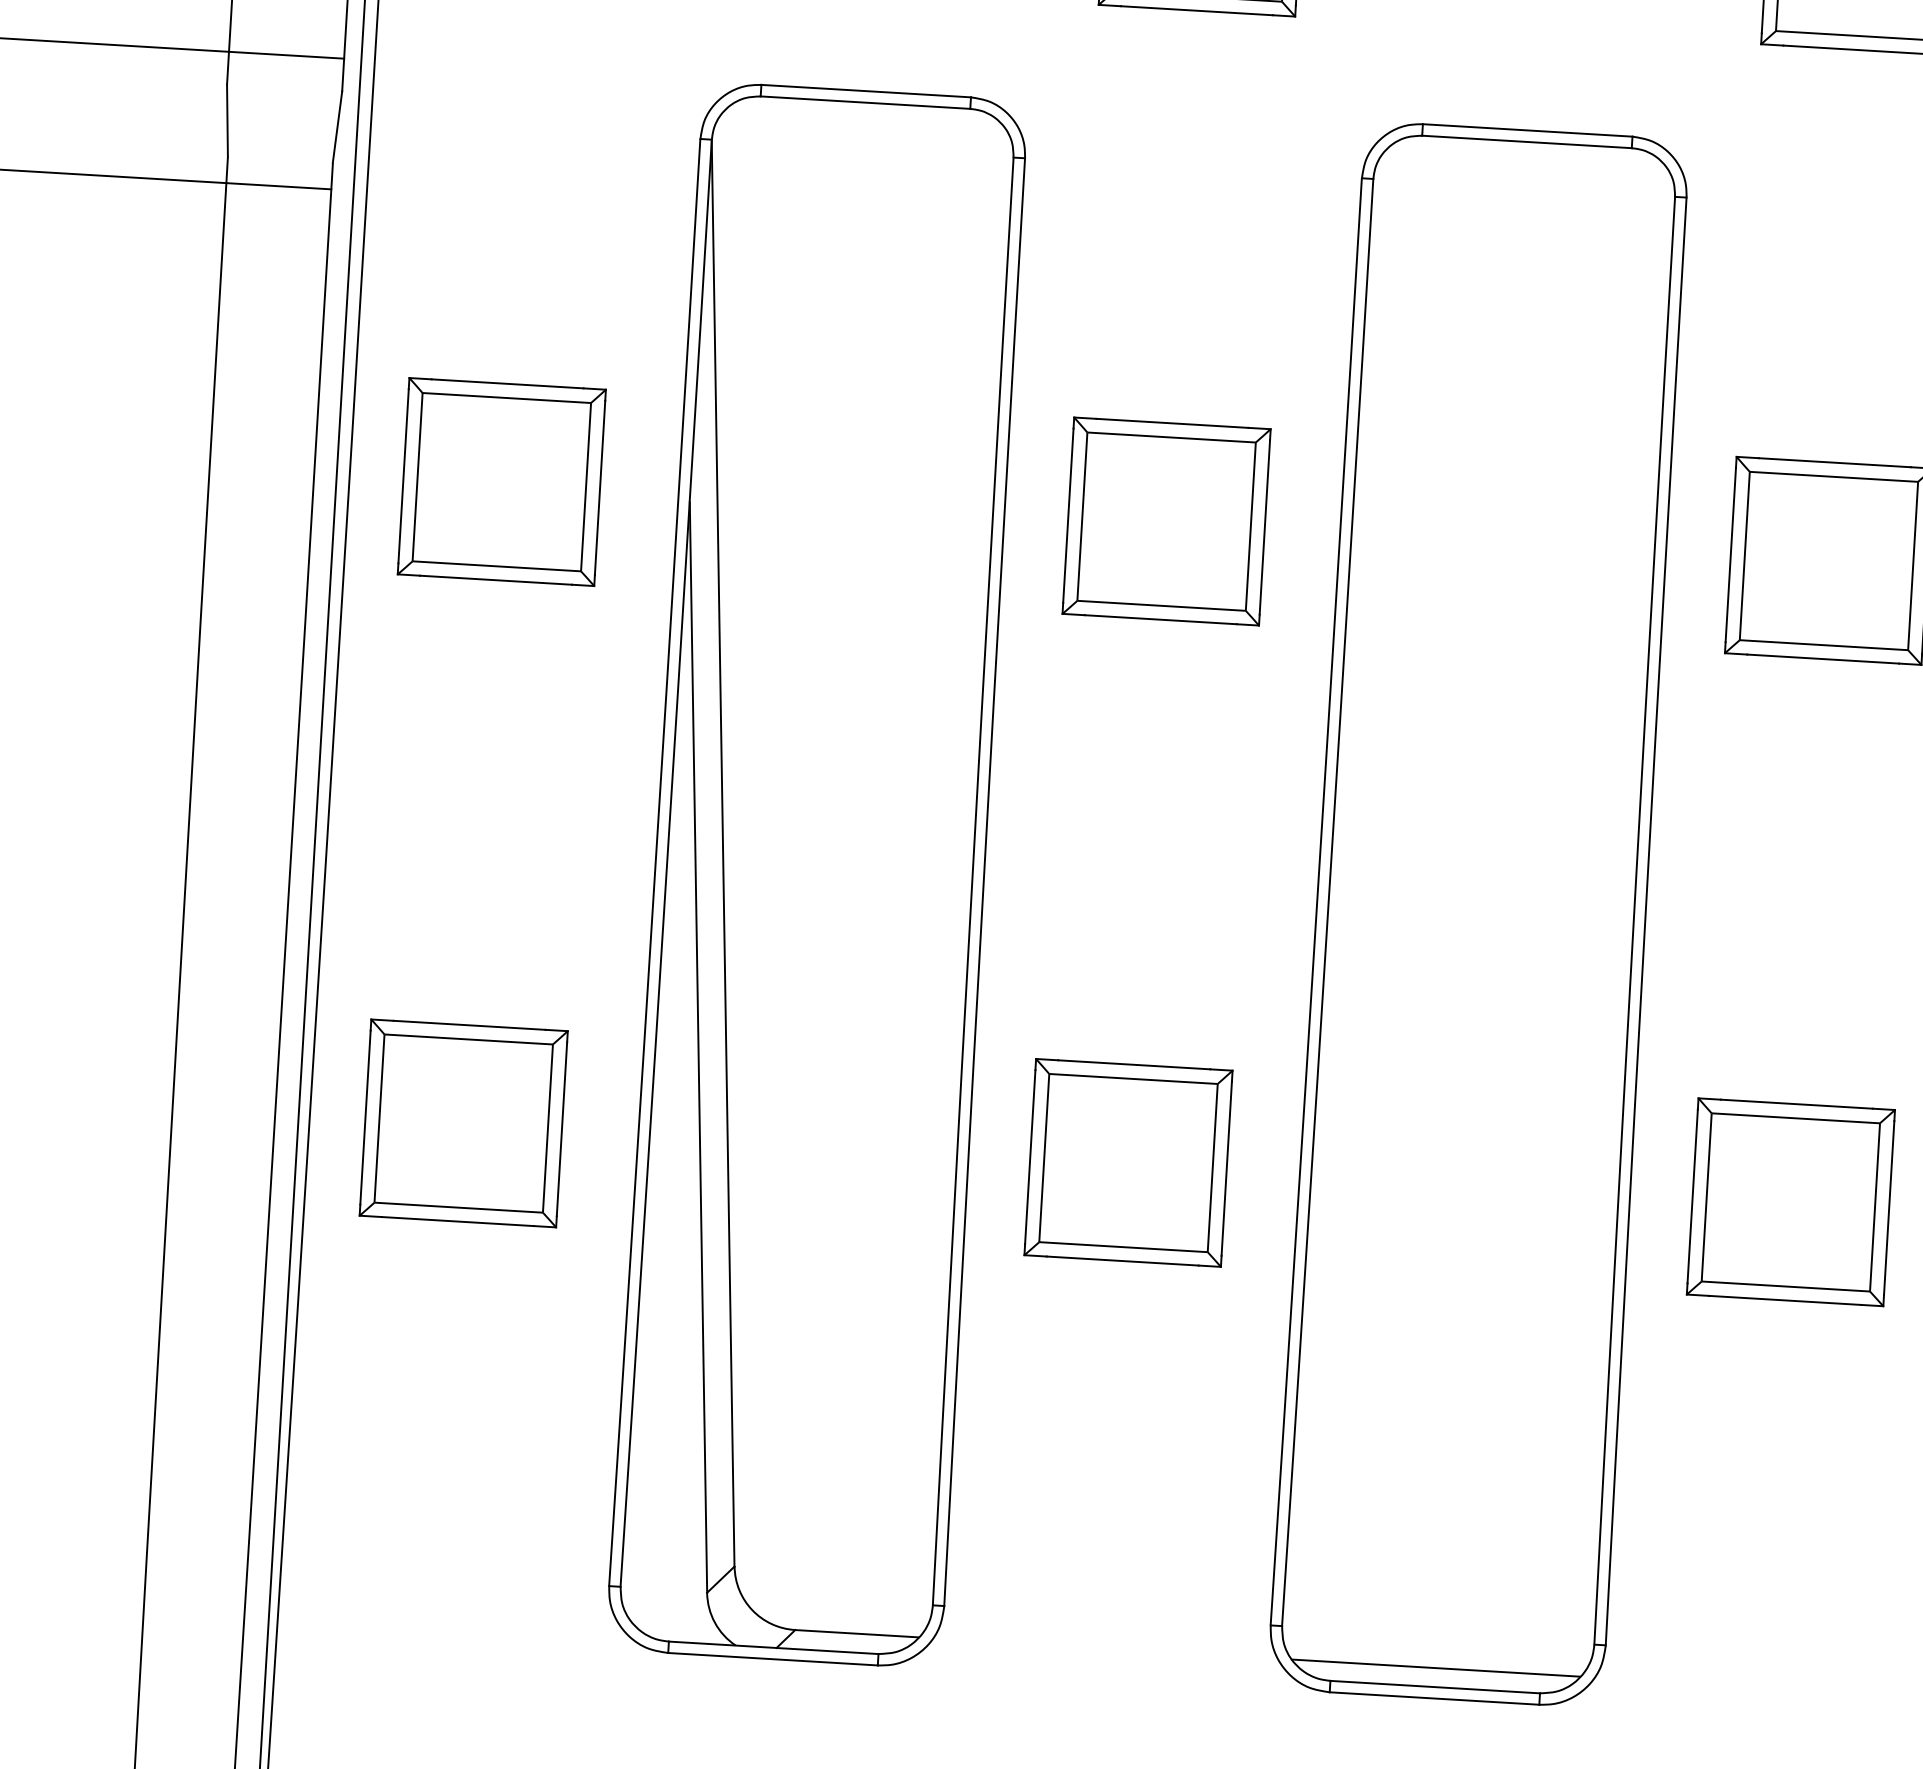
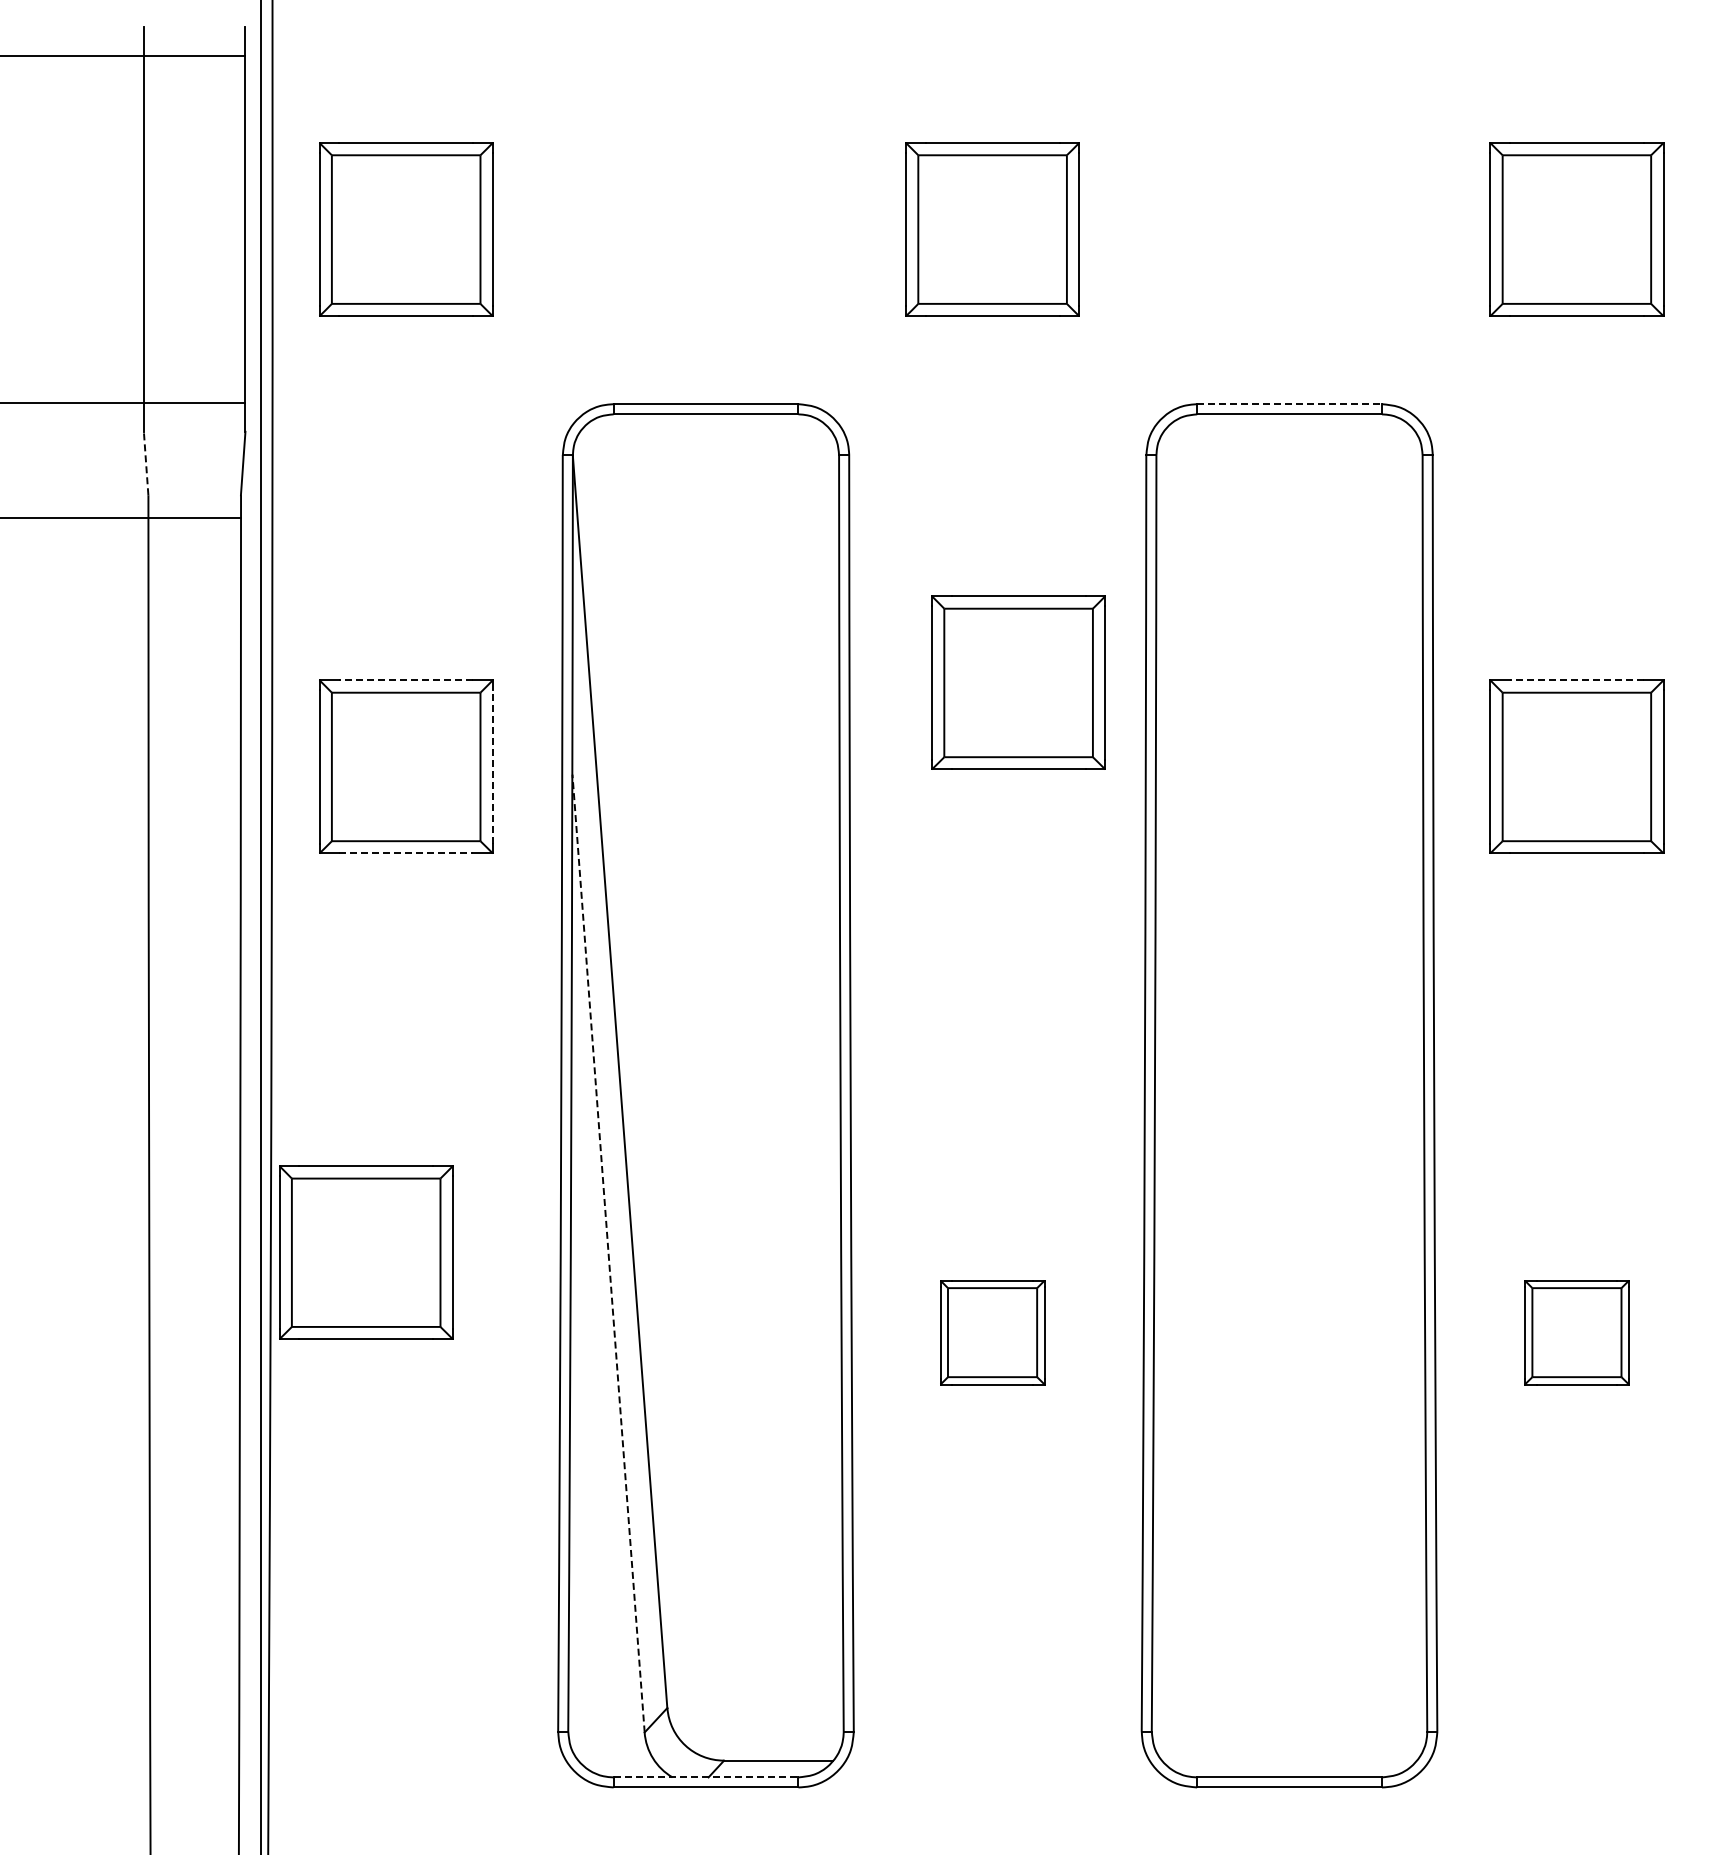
line: (227, 120) -> (146, 463), solid -> dashed
line: (1528, 130) -> (1290, 404), solid -> dashed
line: (506, 384) -> (405, 680), solid -> dashed
line: (1834, 462) -> (1576, 680), solid -> dashed
line: (599, 487) -> (492, 766), solid -> dashed
part: (1166, 521) -> (1018, 682), moved
line: (496, 580) -> (406, 853), solid -> dashed
line: (698, 1047) -> (608, 1253), solid -> dashed
part: (464, 1123) -> (366, 1252), moved
part: (1128, 1162) -> (992, 1332), size x0.6
part: (1790, 1202) -> (1576, 1332), size x0.6
line: (774, 1647) -> (706, 1777), solid -> dashed
line: (1436, 1667) -> (1289, 1760), removed

